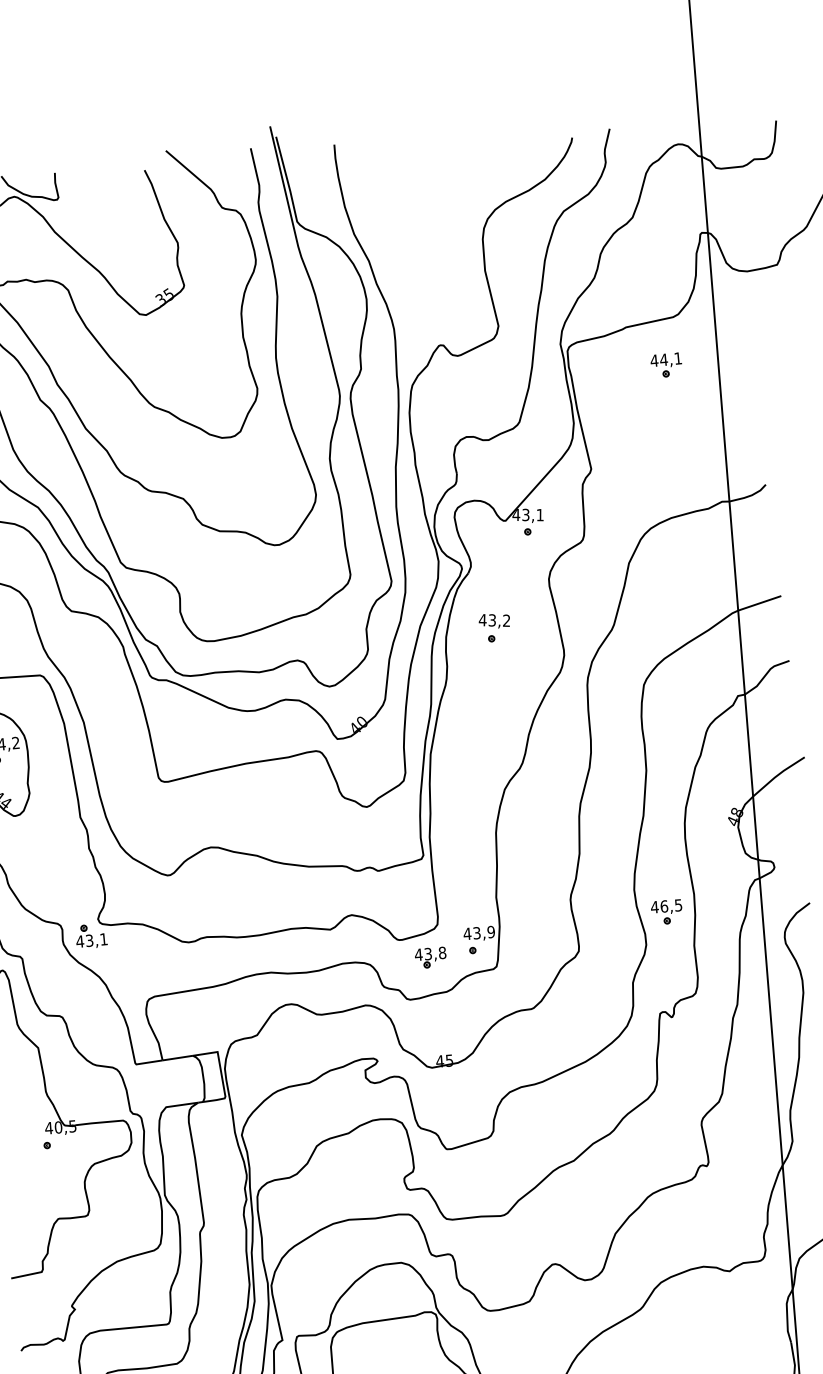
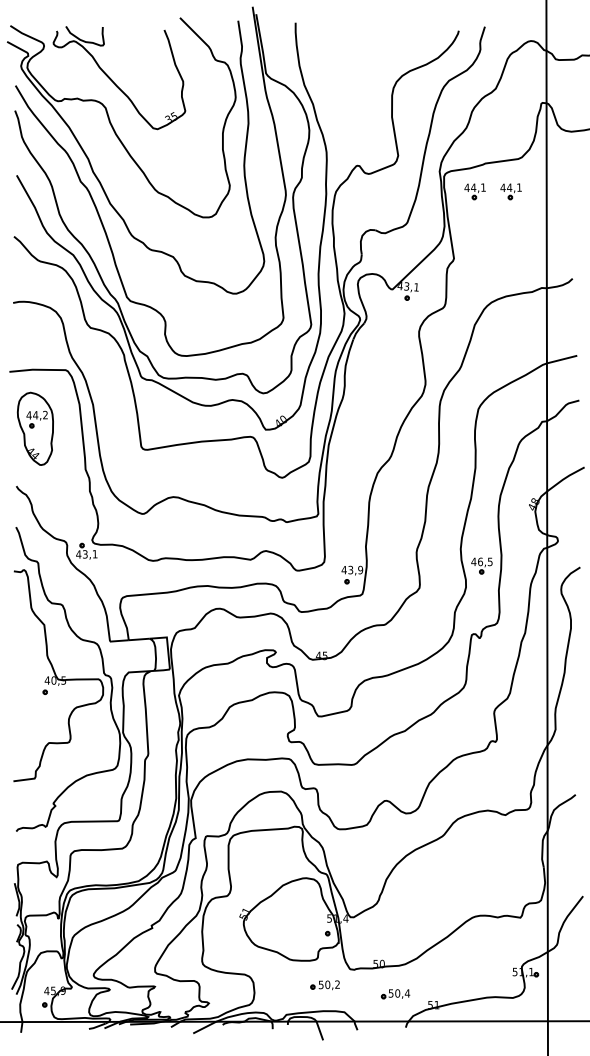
part: (613, 369) -> (474, 191), added
part: (494, 628) -> (379, 362), removed
part: (430, 957) -> (317, 584), removed

